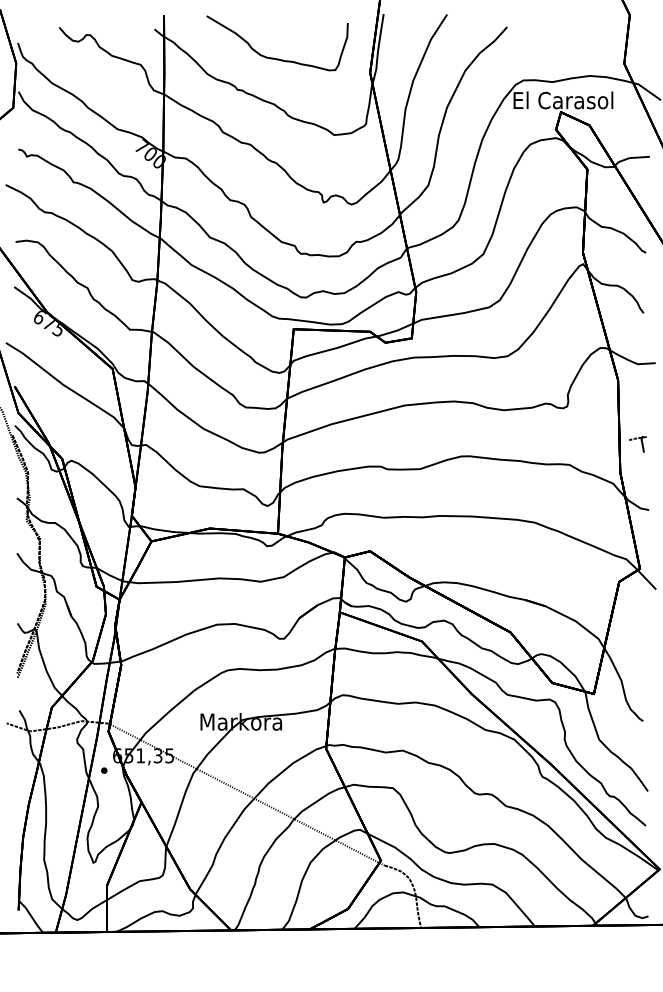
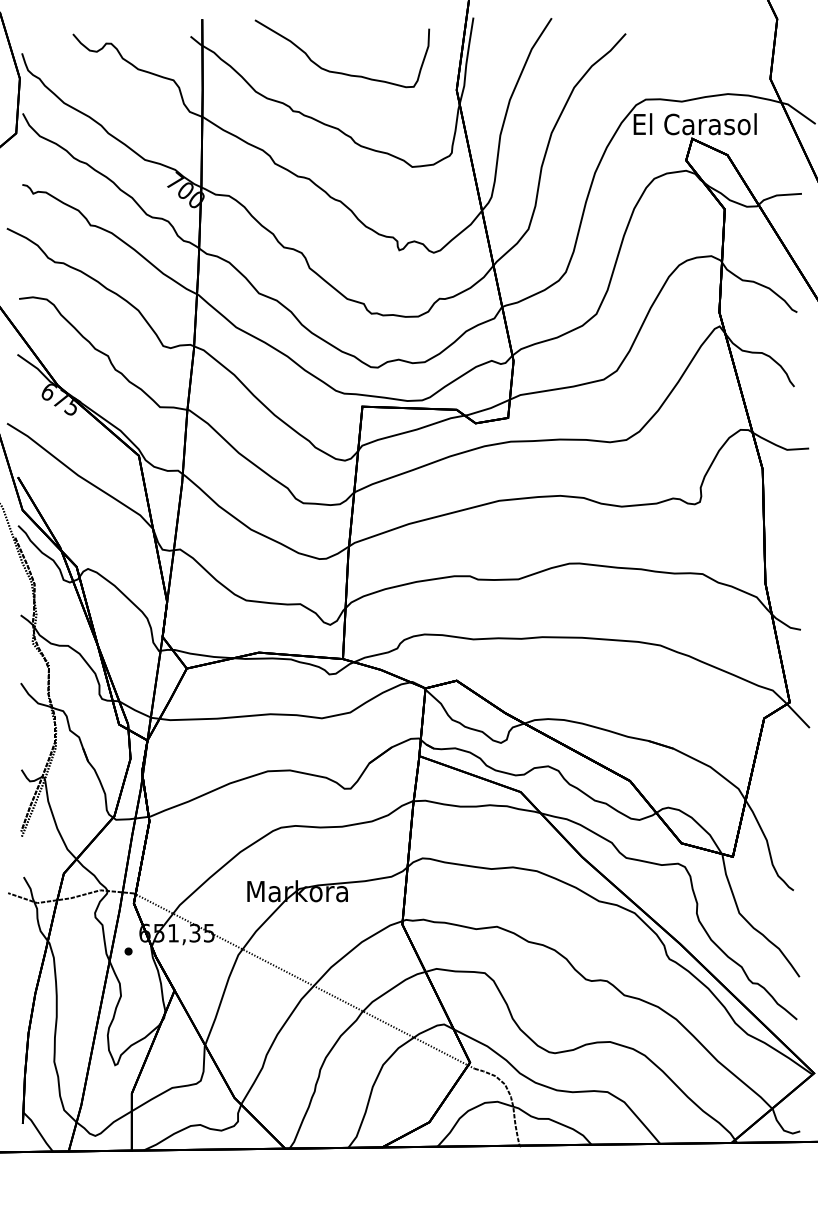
part: (637, 444) -> (786, 548), removed

